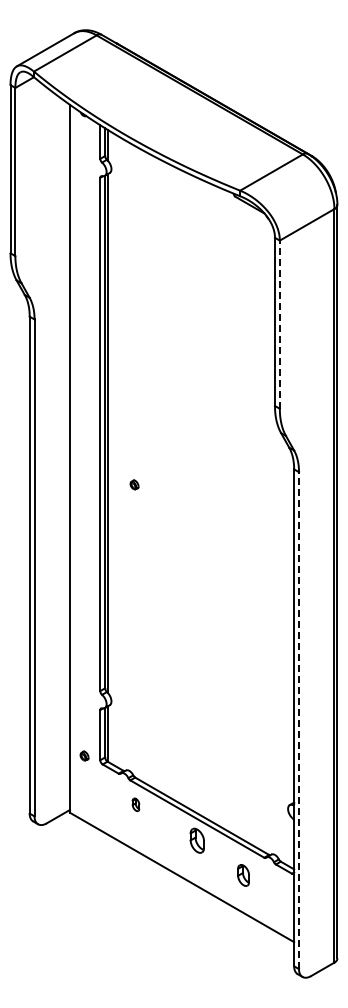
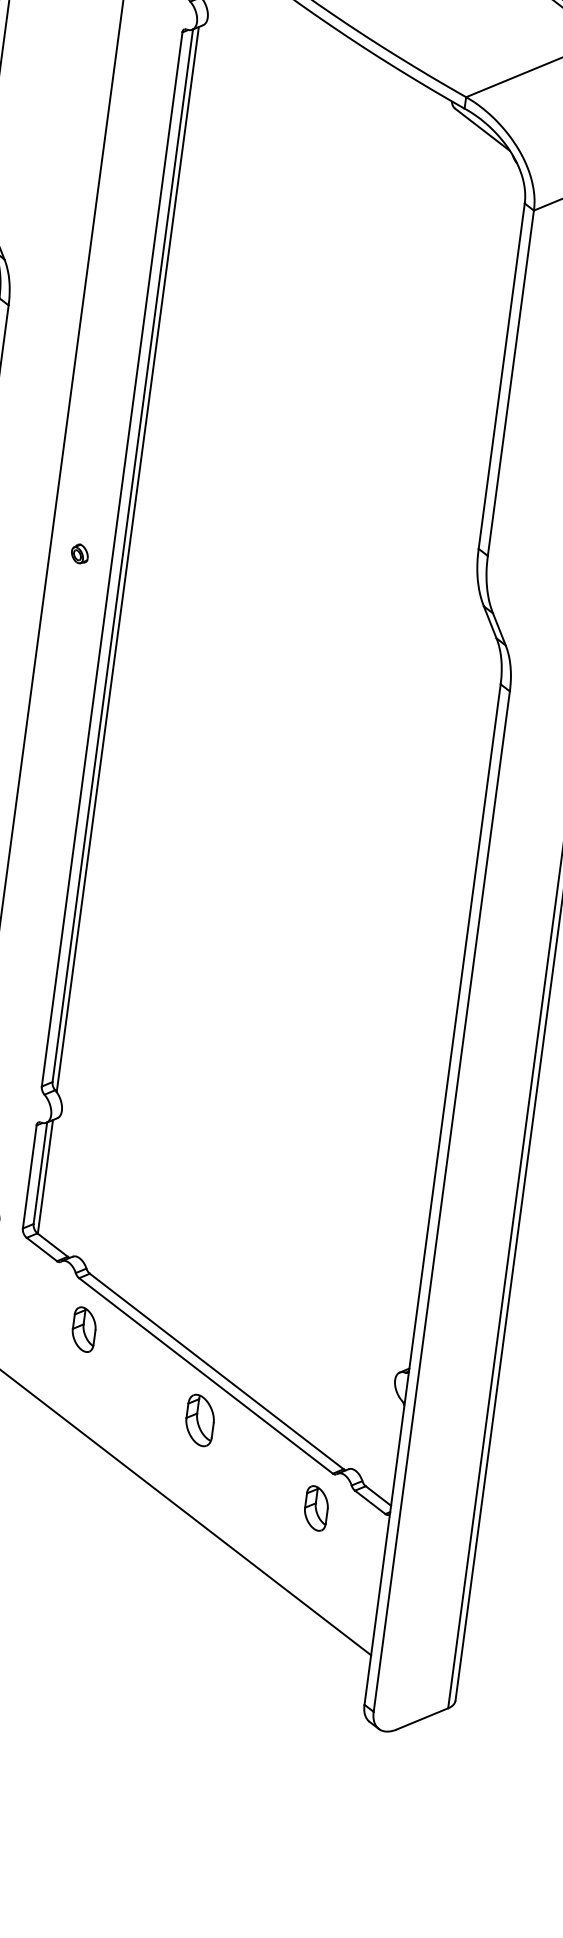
line: (279, 324) -> (510, 382), dashed -> solid
part: (134, 484) -> (79, 553), moved
line: (299, 720) -> (442, 1201), dashed -> solid
part: (135, 804) -> (83, 1329), size x1.67
part: (243, 875) -> (316, 1508), moved

